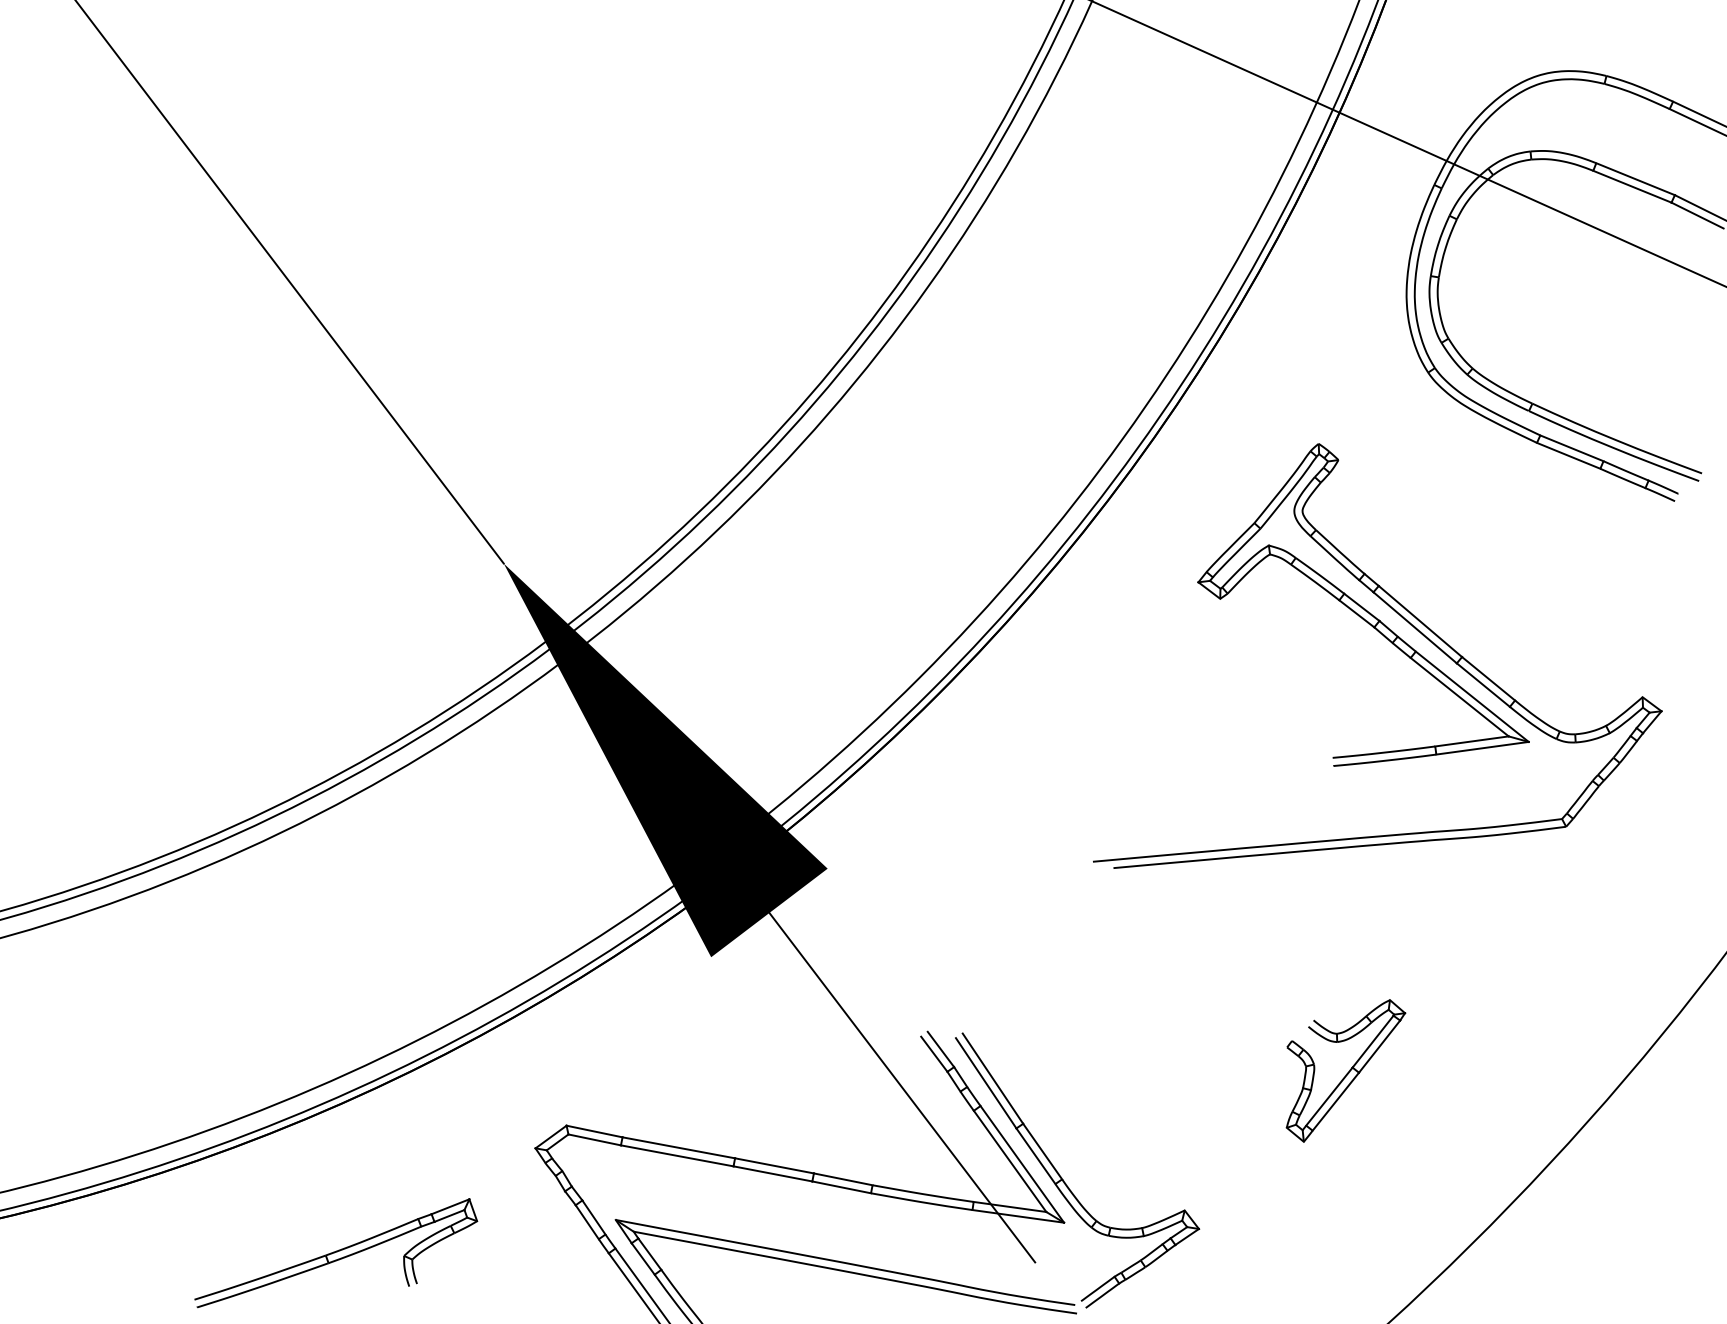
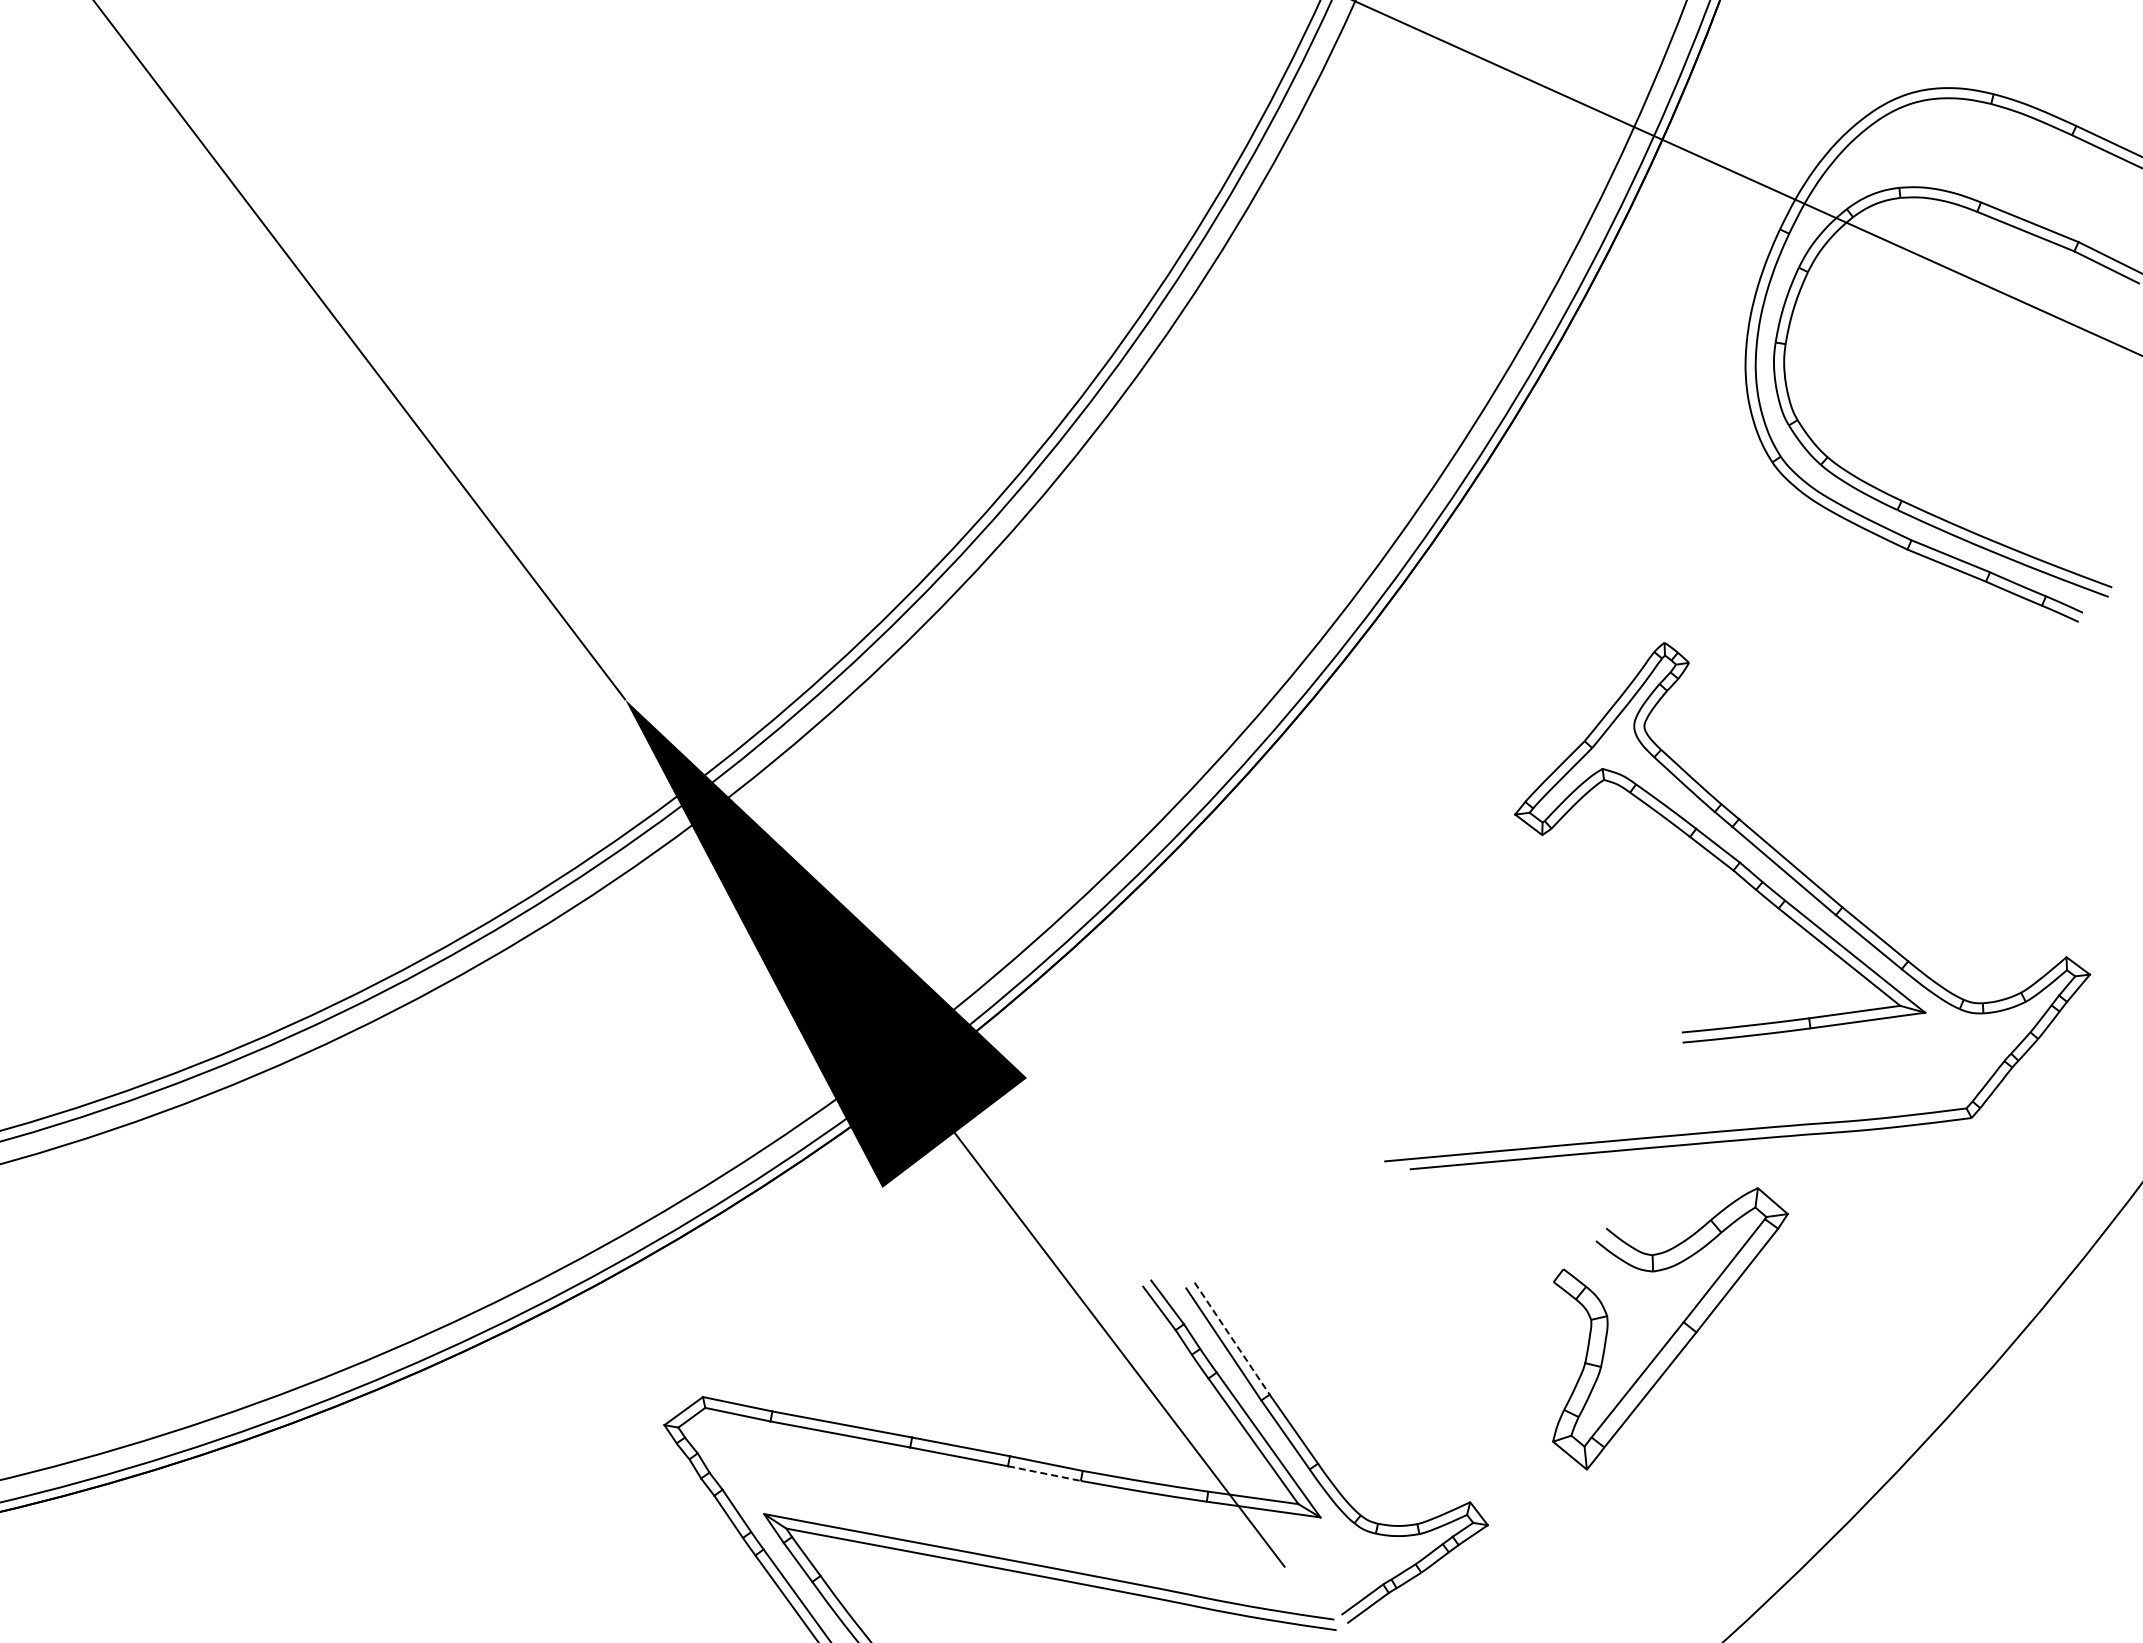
part: (1389, 641) -> (1752, 888), moved
part: (1345, 1071) -> (1669, 1329), size x1.6
line: (993, 1079) -> (1232, 1339), solid -> dashed
line: (841, 1187) -> (1044, 1473), solid -> dashed
part: (335, 1253) -> (416, 1555), removed

